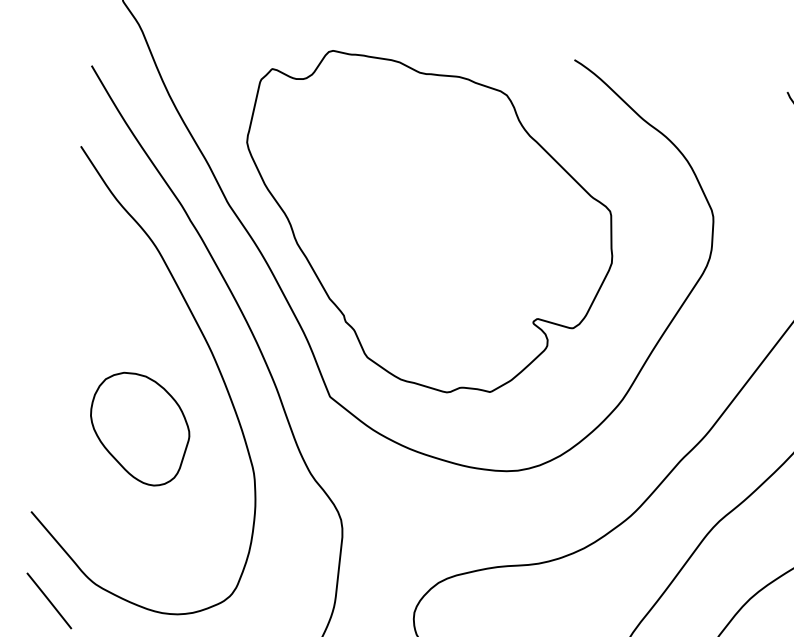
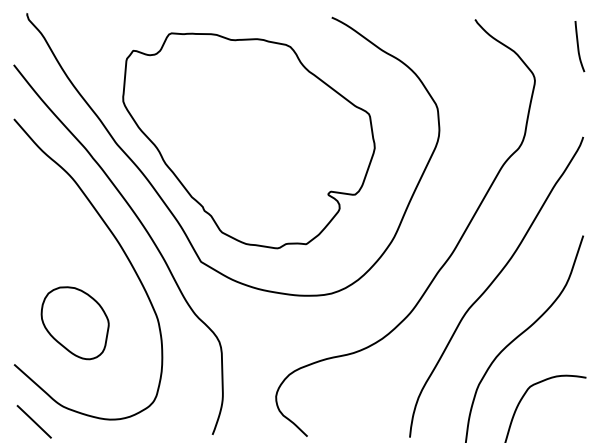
part: (138, 429) -> (74, 323), moved

